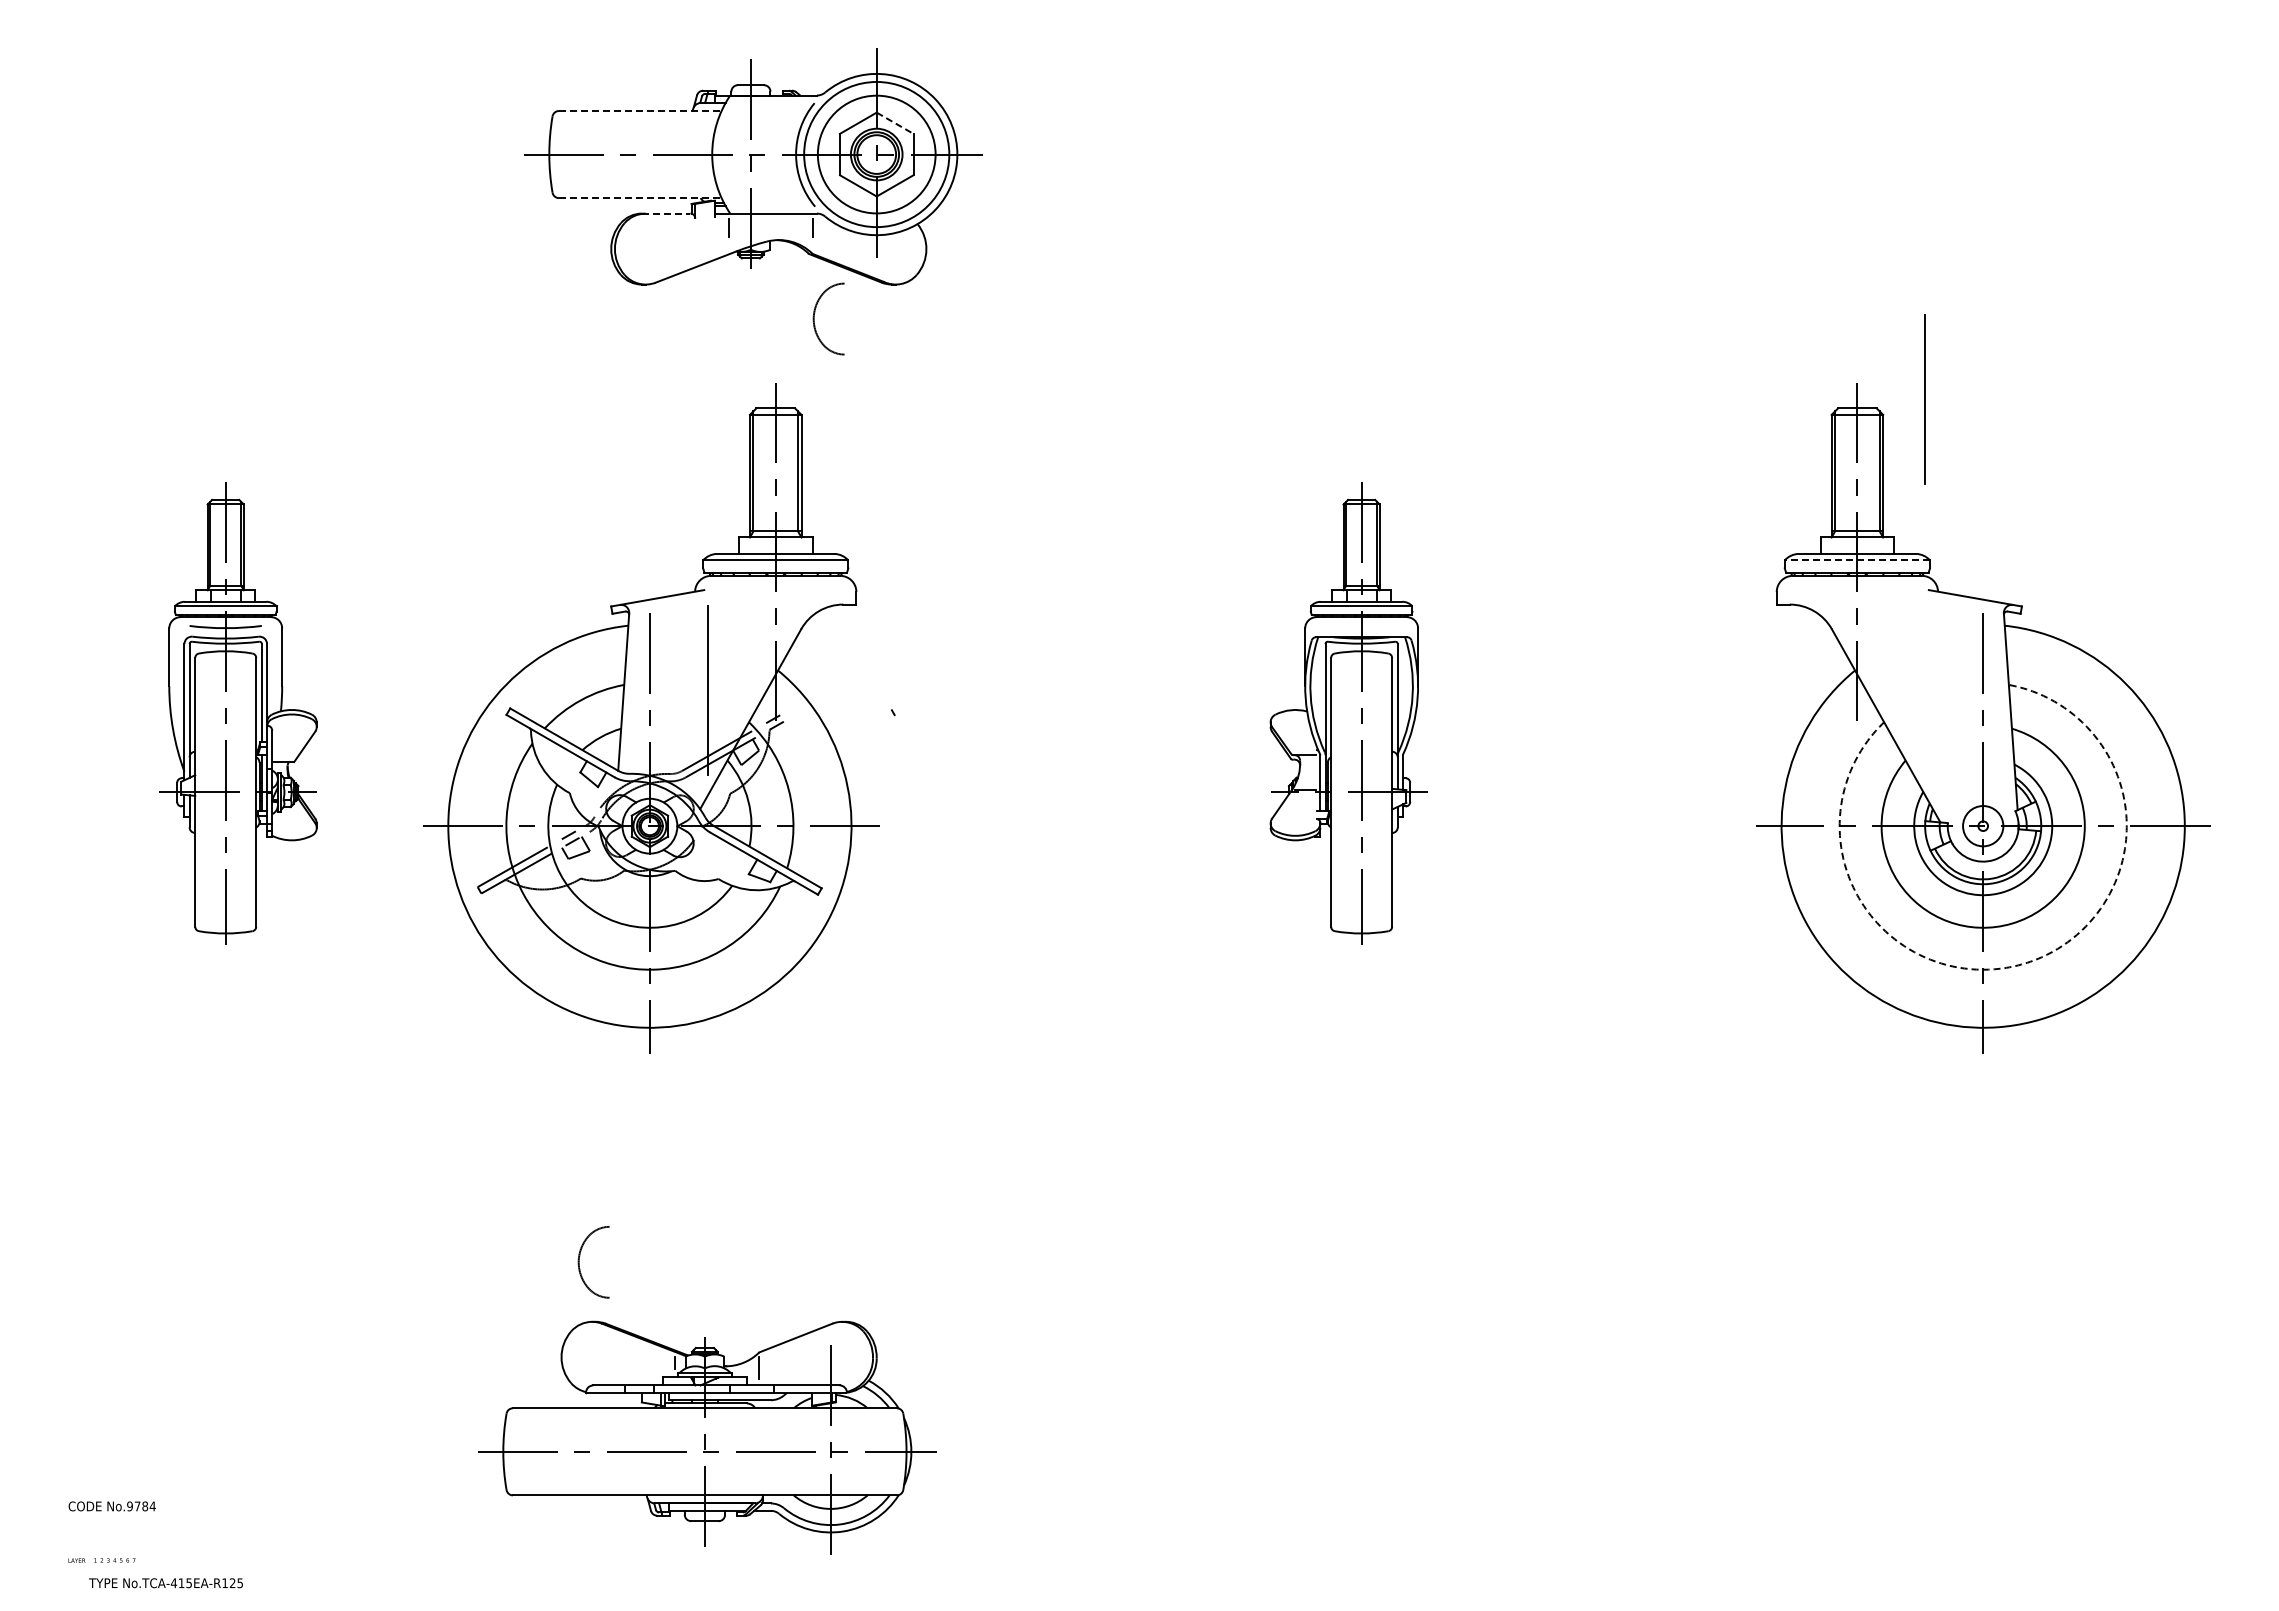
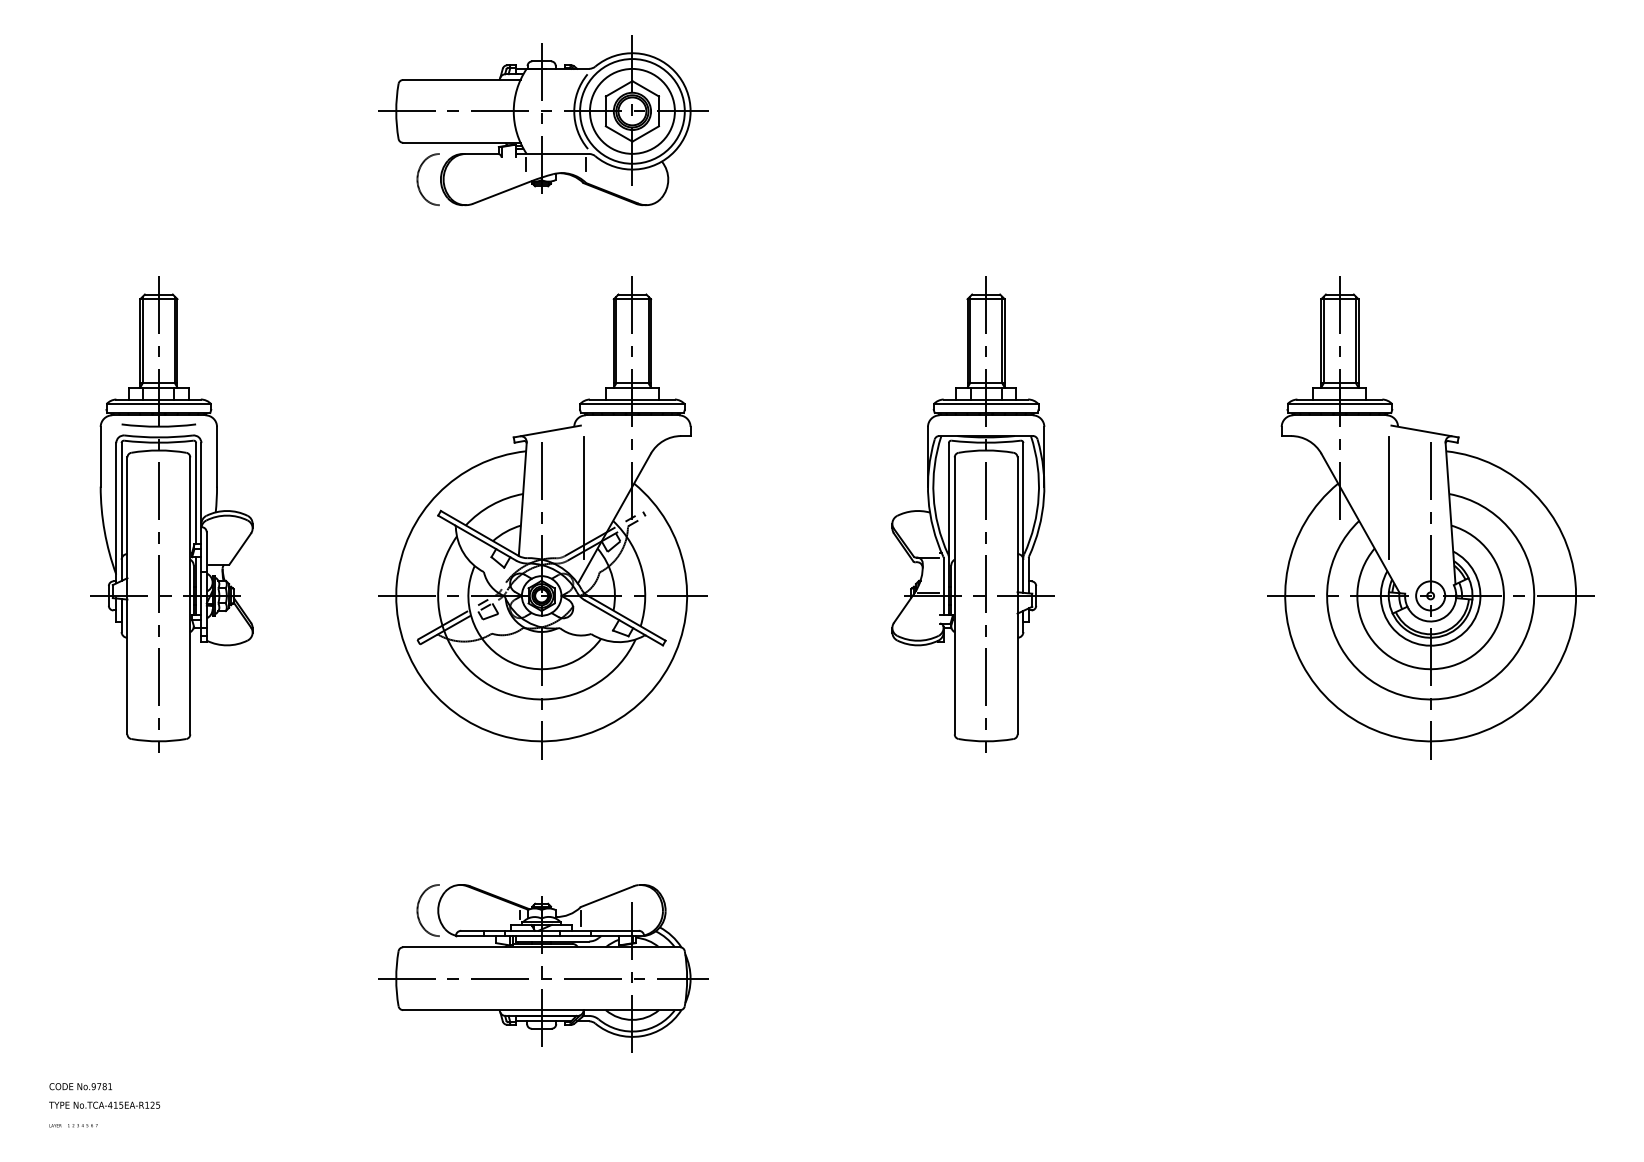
line: (640, 111) -> (462, 80), dashed -> solid
line: (895, 123) -> (645, 89), dashed -> solid
line: (640, 198) -> (462, 143), dashed -> solid
line: (666, 213) -> (480, 153), dashed -> solid
part: (814, 318) -> (418, 179), moved
line: (1924, 399) -> (1388, 498), moved
line: (1857, 560) -> (1339, 404), dashed -> solid
part: (238, 713) -> (172, 514), size x1.43
part: (1348, 713) -> (972, 514), size x1.43
part: (651, 718) -> (542, 518), moved
arc: (2024, 963) -> (1460, 694), dashed -> solid
part: (707, 1437) -> (543, 968), moved
text: (152, 1506) -> (109, 1086), No.9784 -> No.9781
text: (165, 1583) -> (104, 1105), moved

